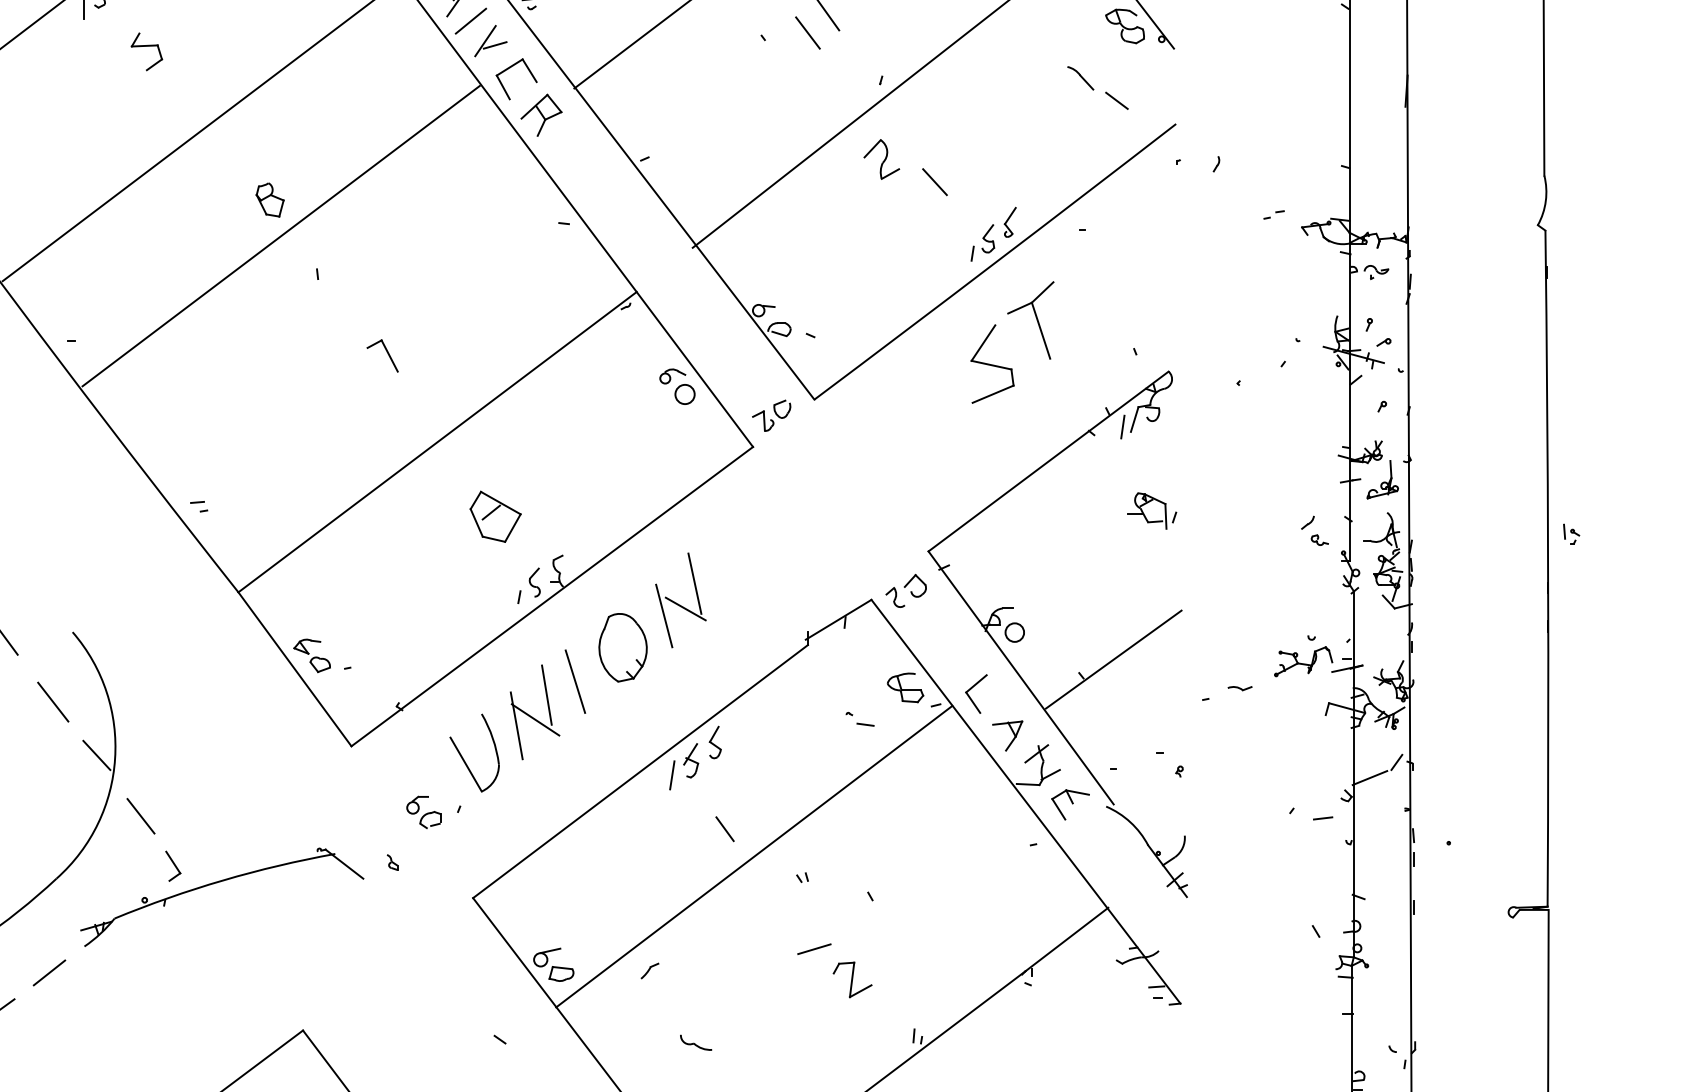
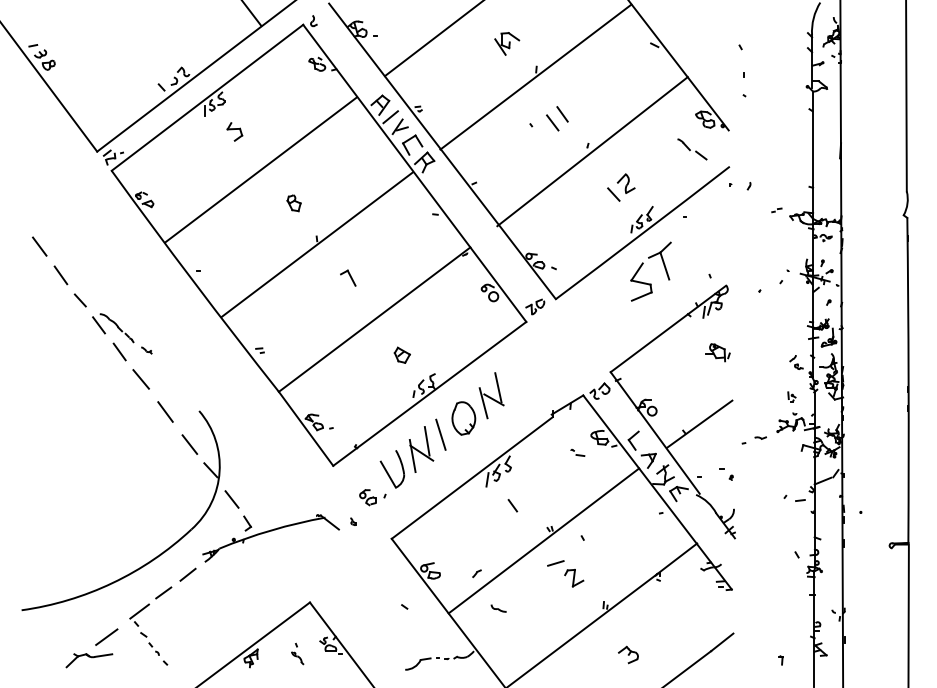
part: (880, 159) -> (625, 183), moved
line: (279, 235) -> (316, 244), moved
part: (493, 514) -> (401, 354), size x0.62
part: (1570, 533) -> (791, 396), moved
line: (753, 855) -> (543, 540), moved

